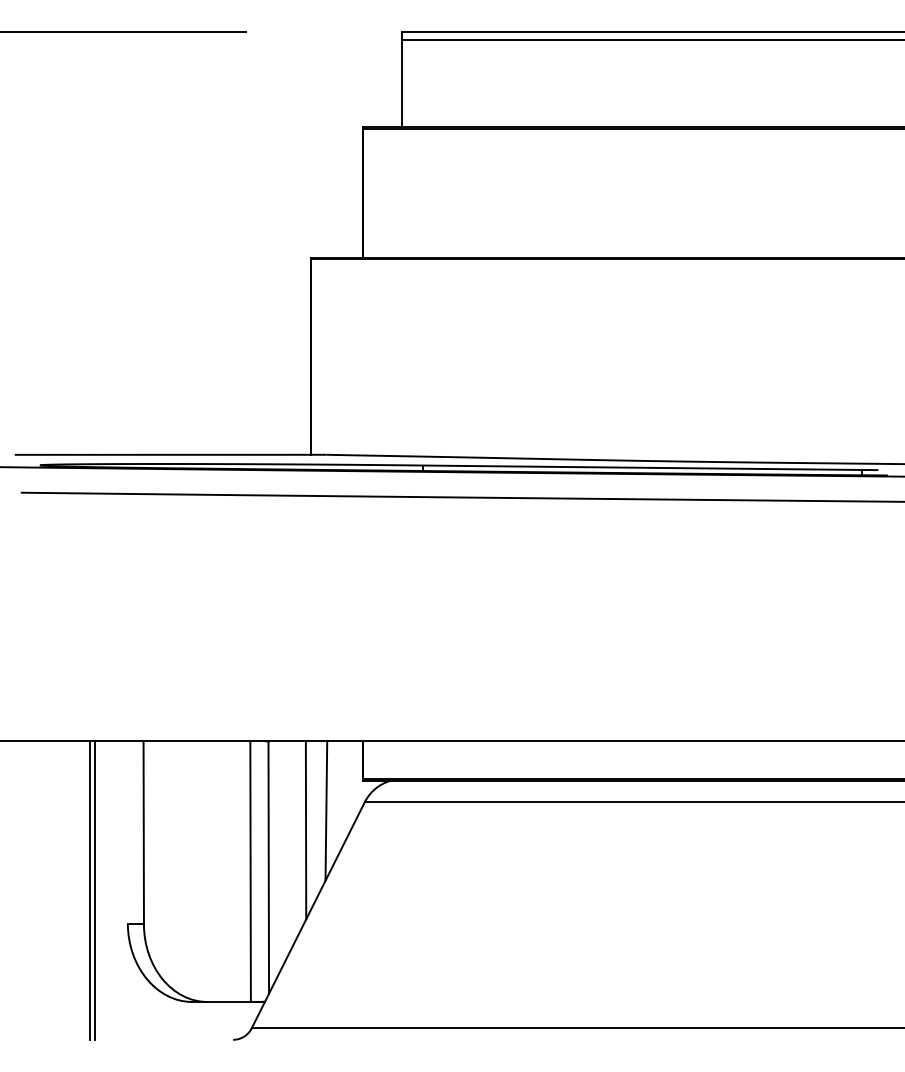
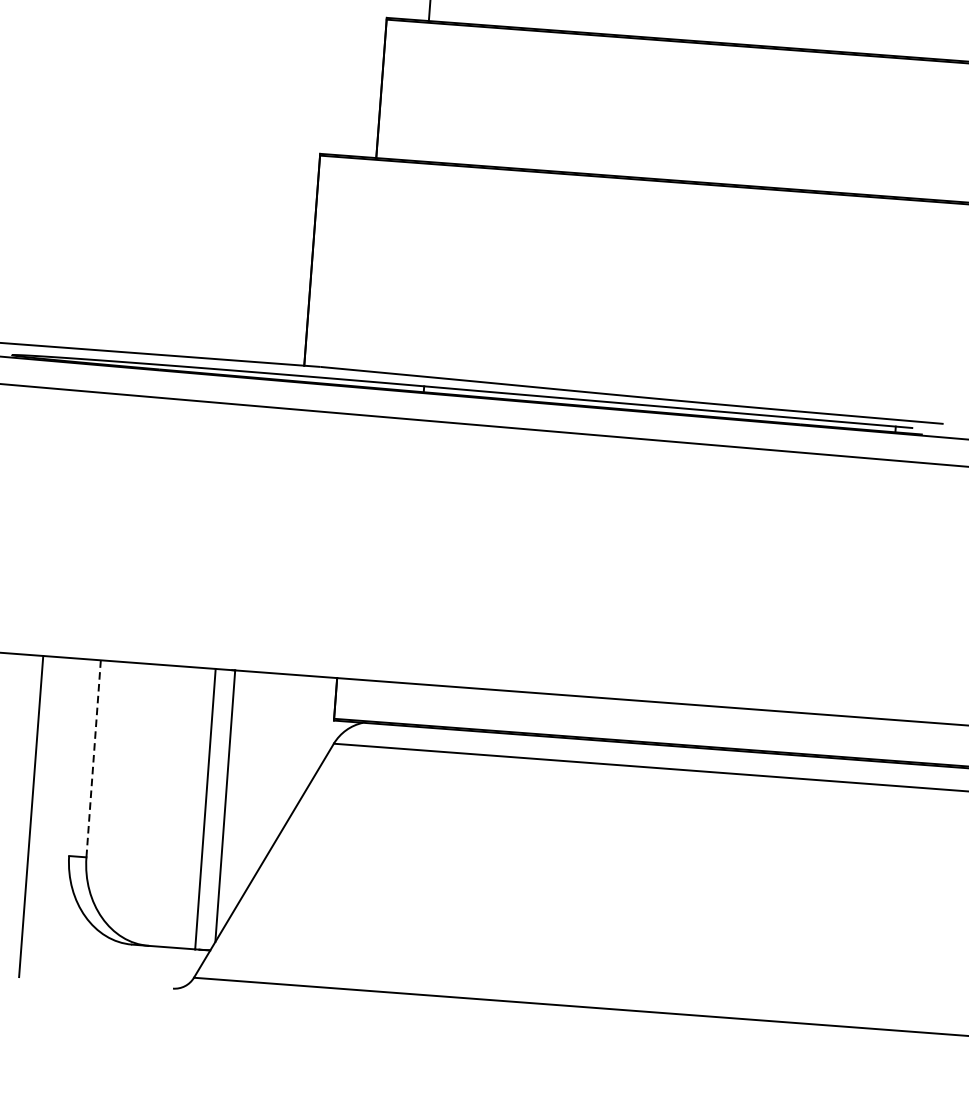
line: (326, 810) -> (292, 749), removed
line: (305, 830) -> (267, 769), removed
line: (143, 832) -> (93, 758), solid -> dashed
line: (94, 890) -> (35, 816), removed

